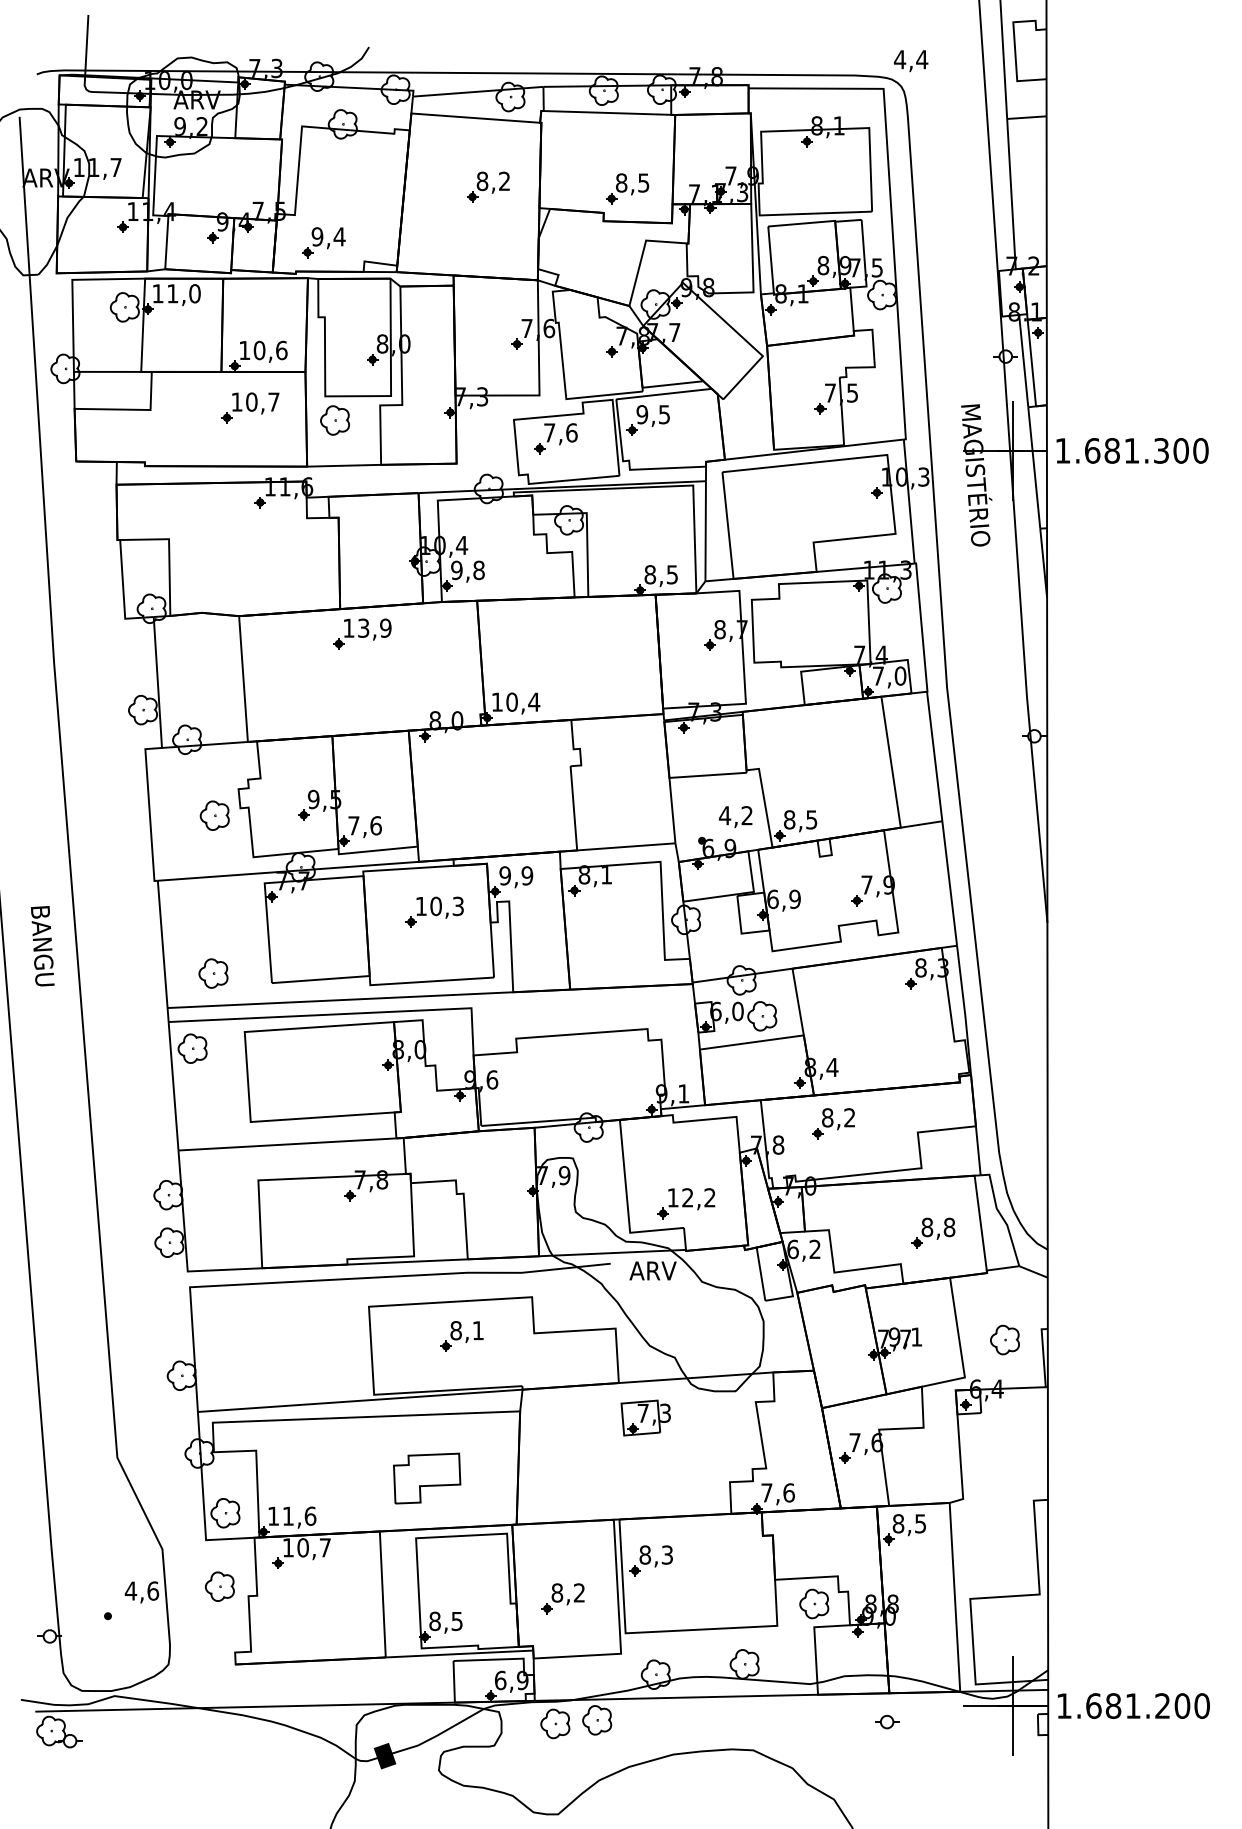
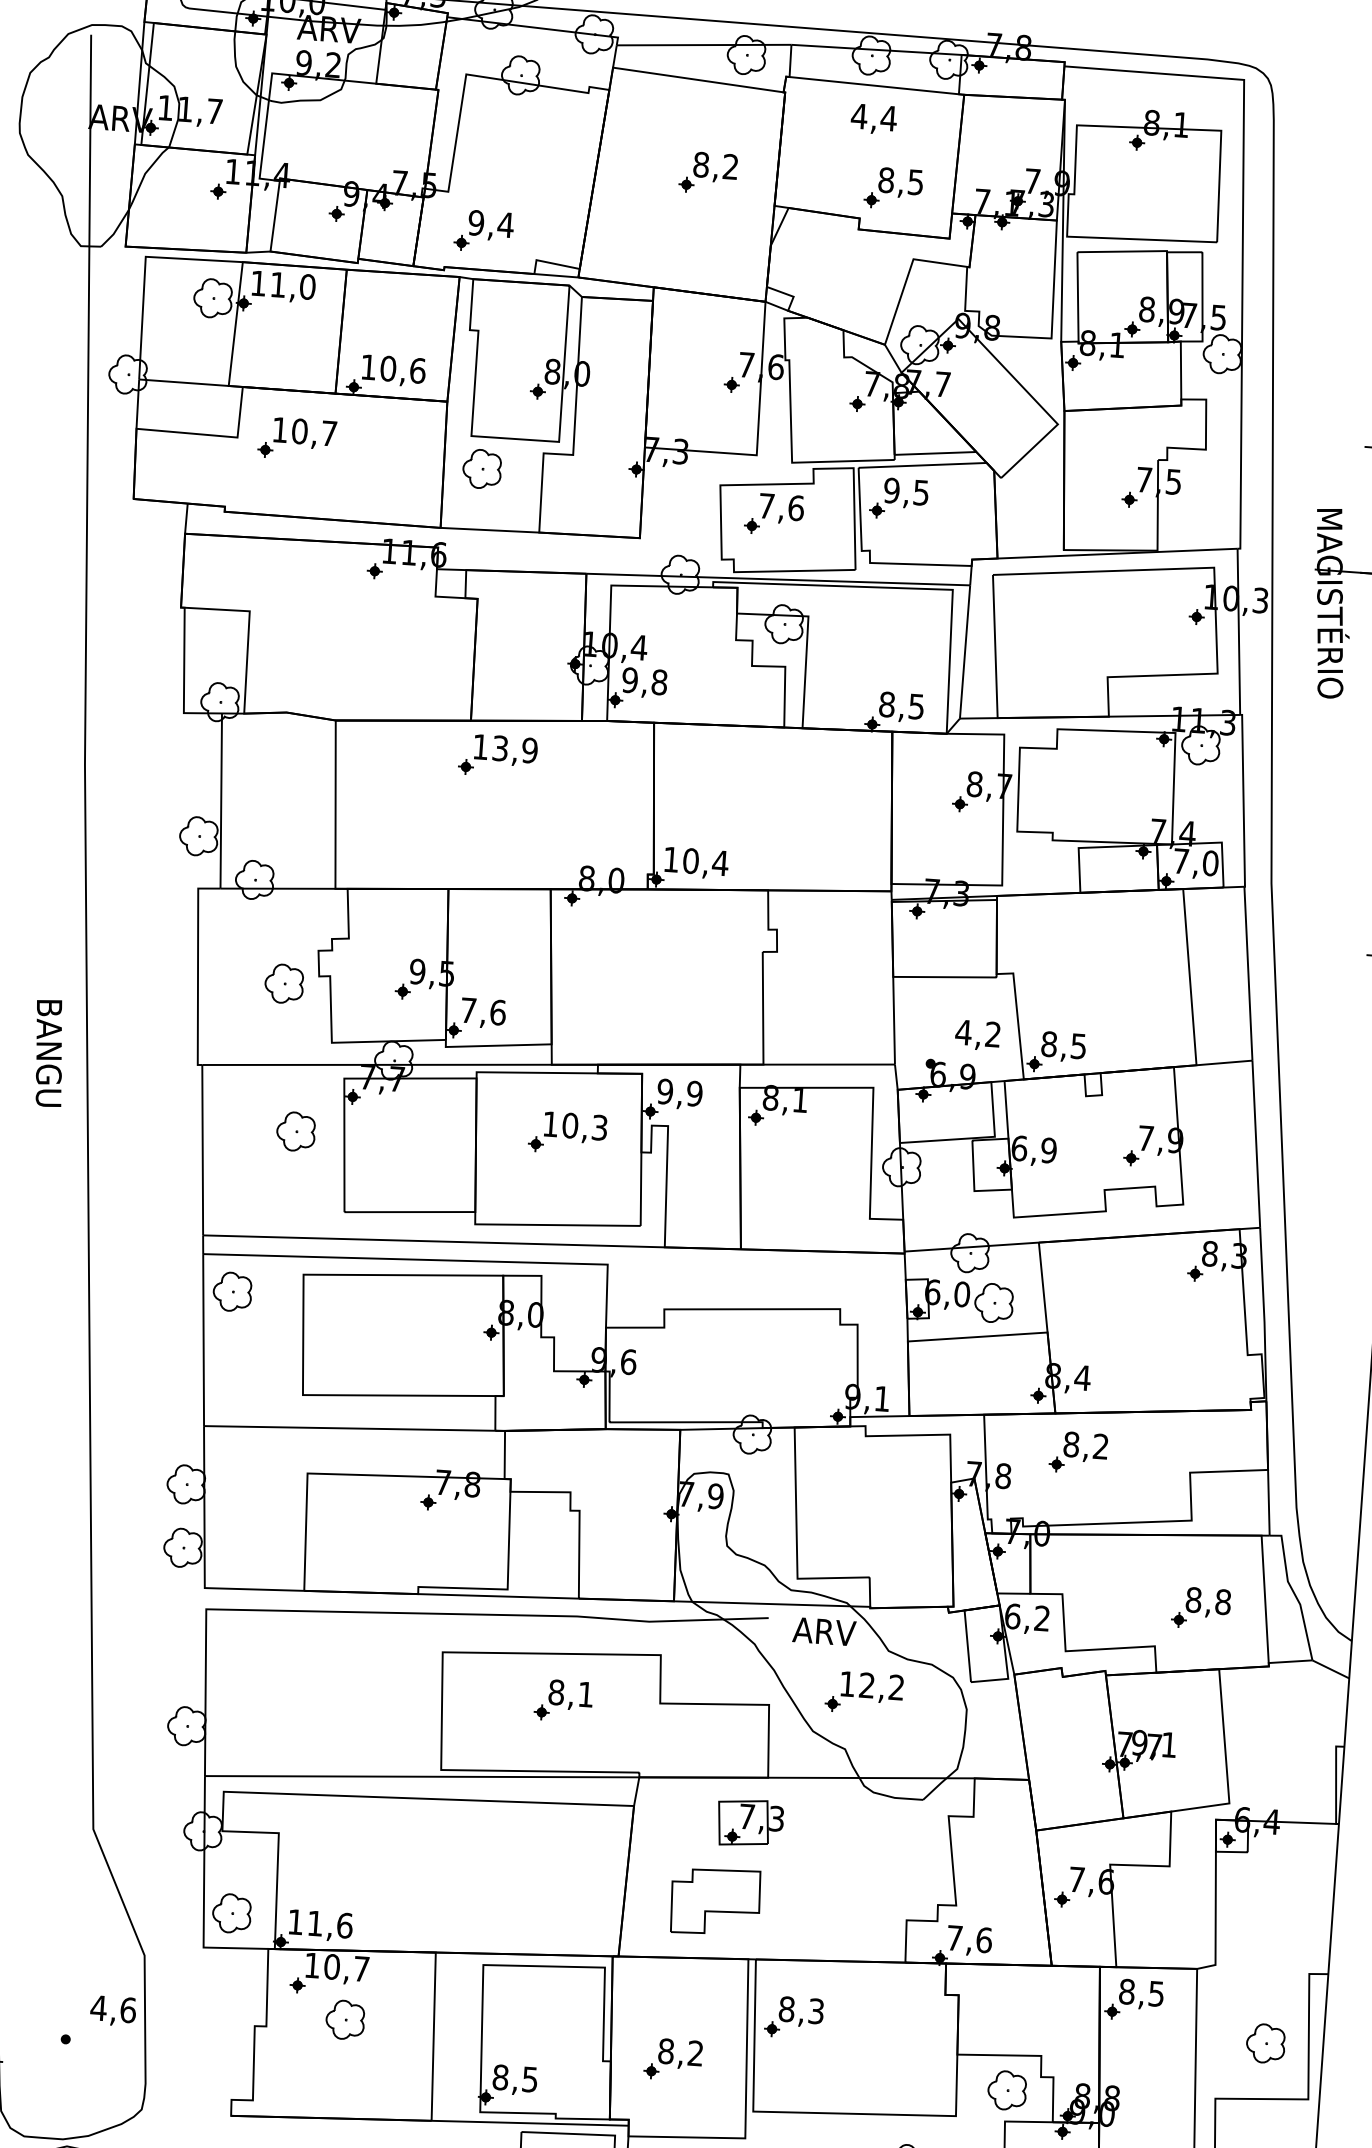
text: (911, 60) -> (874, 118), moved
part: (250, 407) -> (297, 438), moved
text: (42, 946) -> (48, 1053), moved
part: (213, 973) -> (296, 1131), moved
part: (686, 1203) -> (864, 1692), moved
part: (1004, 1339) -> (1265, 2042), moved
part: (645, 1417) -> (749, 1822), moved
part: (427, 1478) -> (715, 1901), moved
part: (219, 1586) -> (344, 2019), moved

